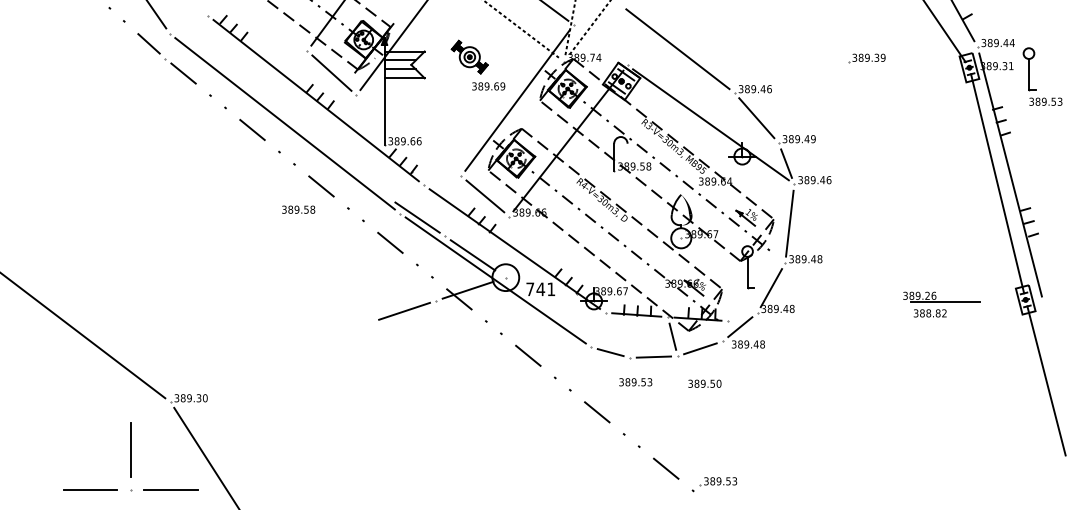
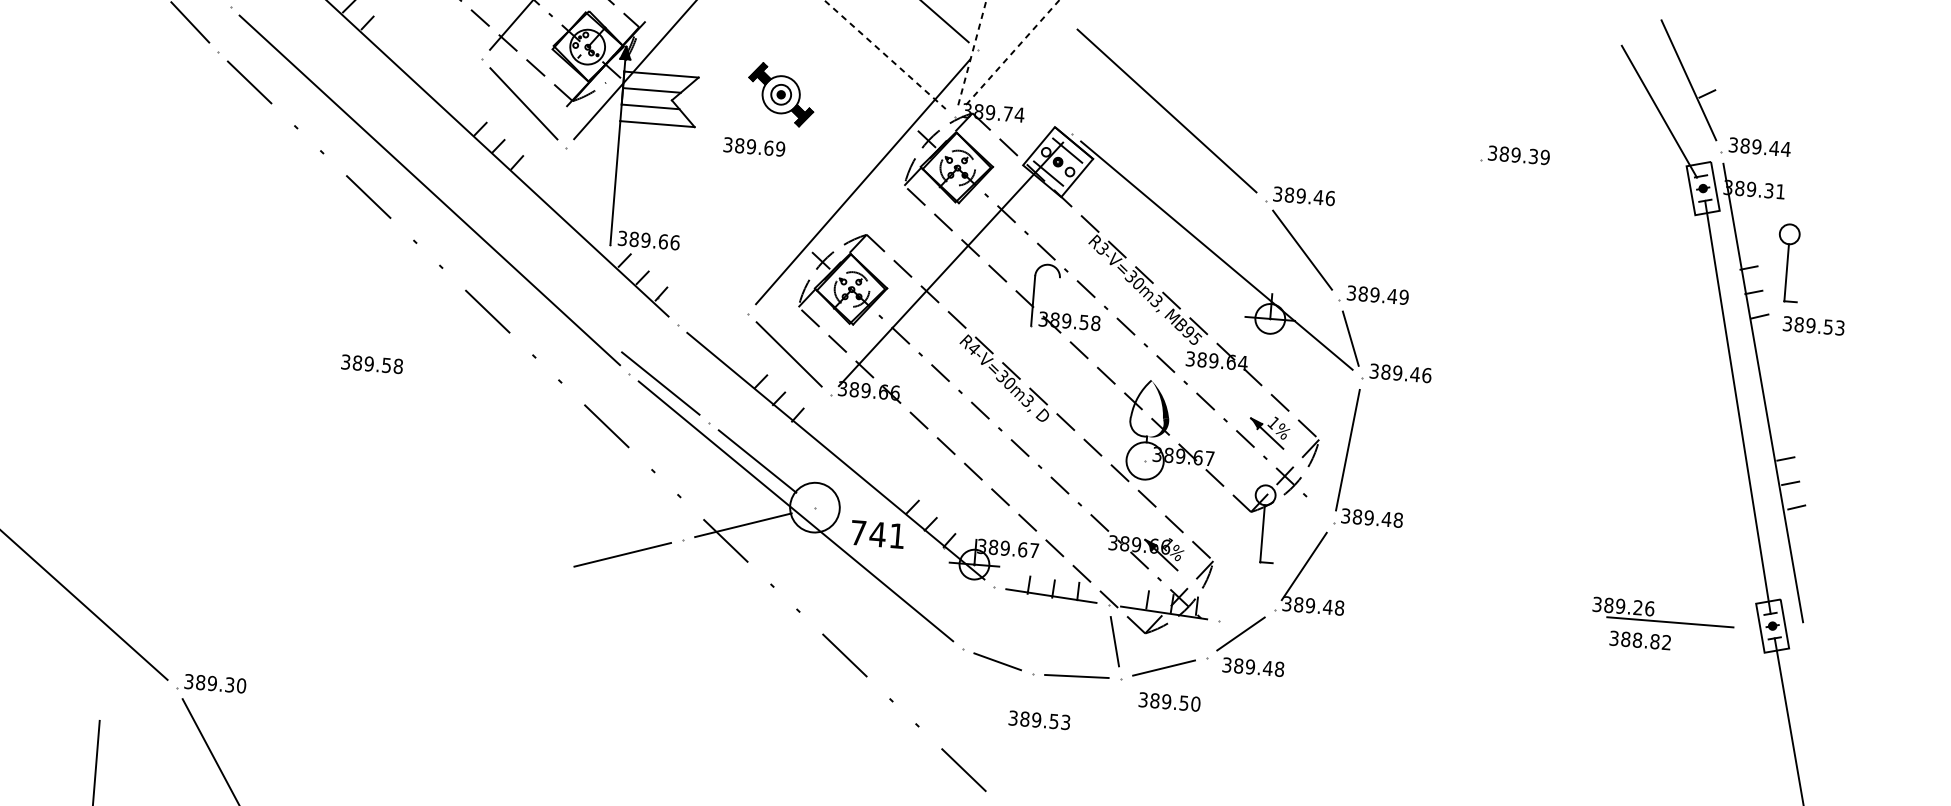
part: (1029, 76) -> (1787, 276), moved
text: (488, 86) -> (754, 147), moved
text: (298, 209) -> (371, 363), moved
part: (941, 304) -> (1662, 625), moved
text: (704, 383) -> (1168, 701), moved

